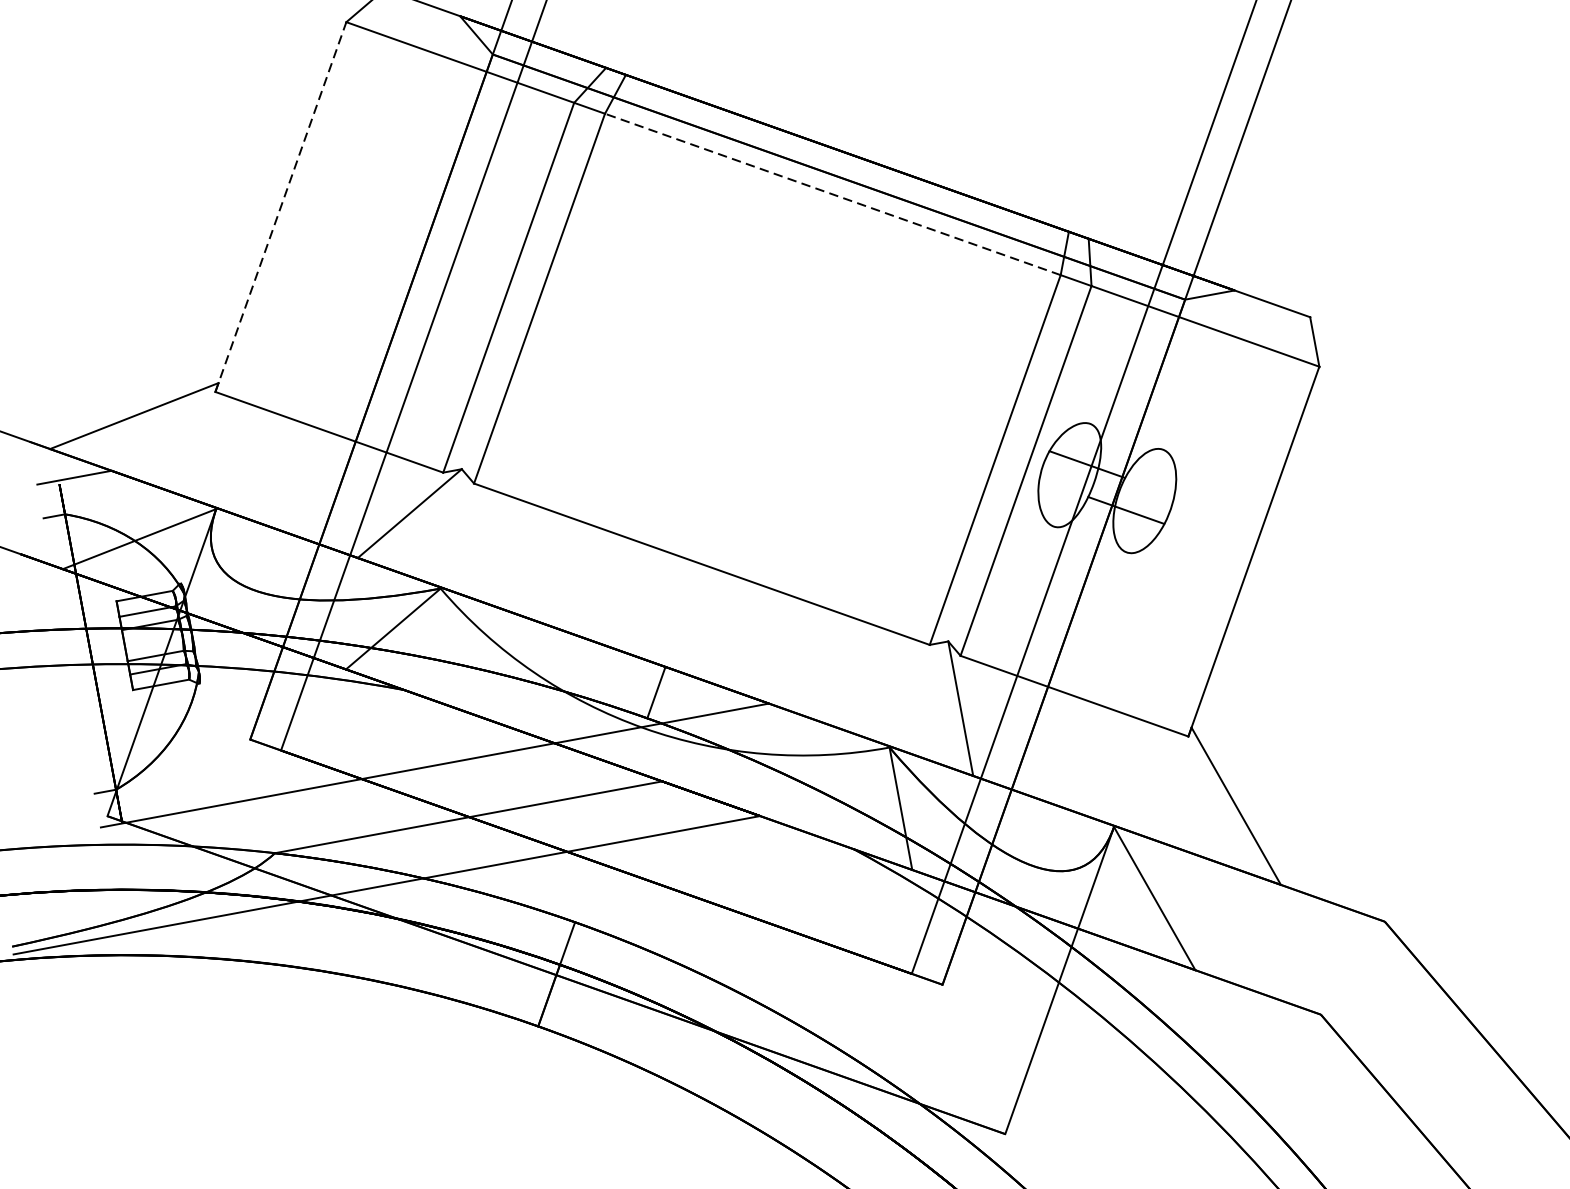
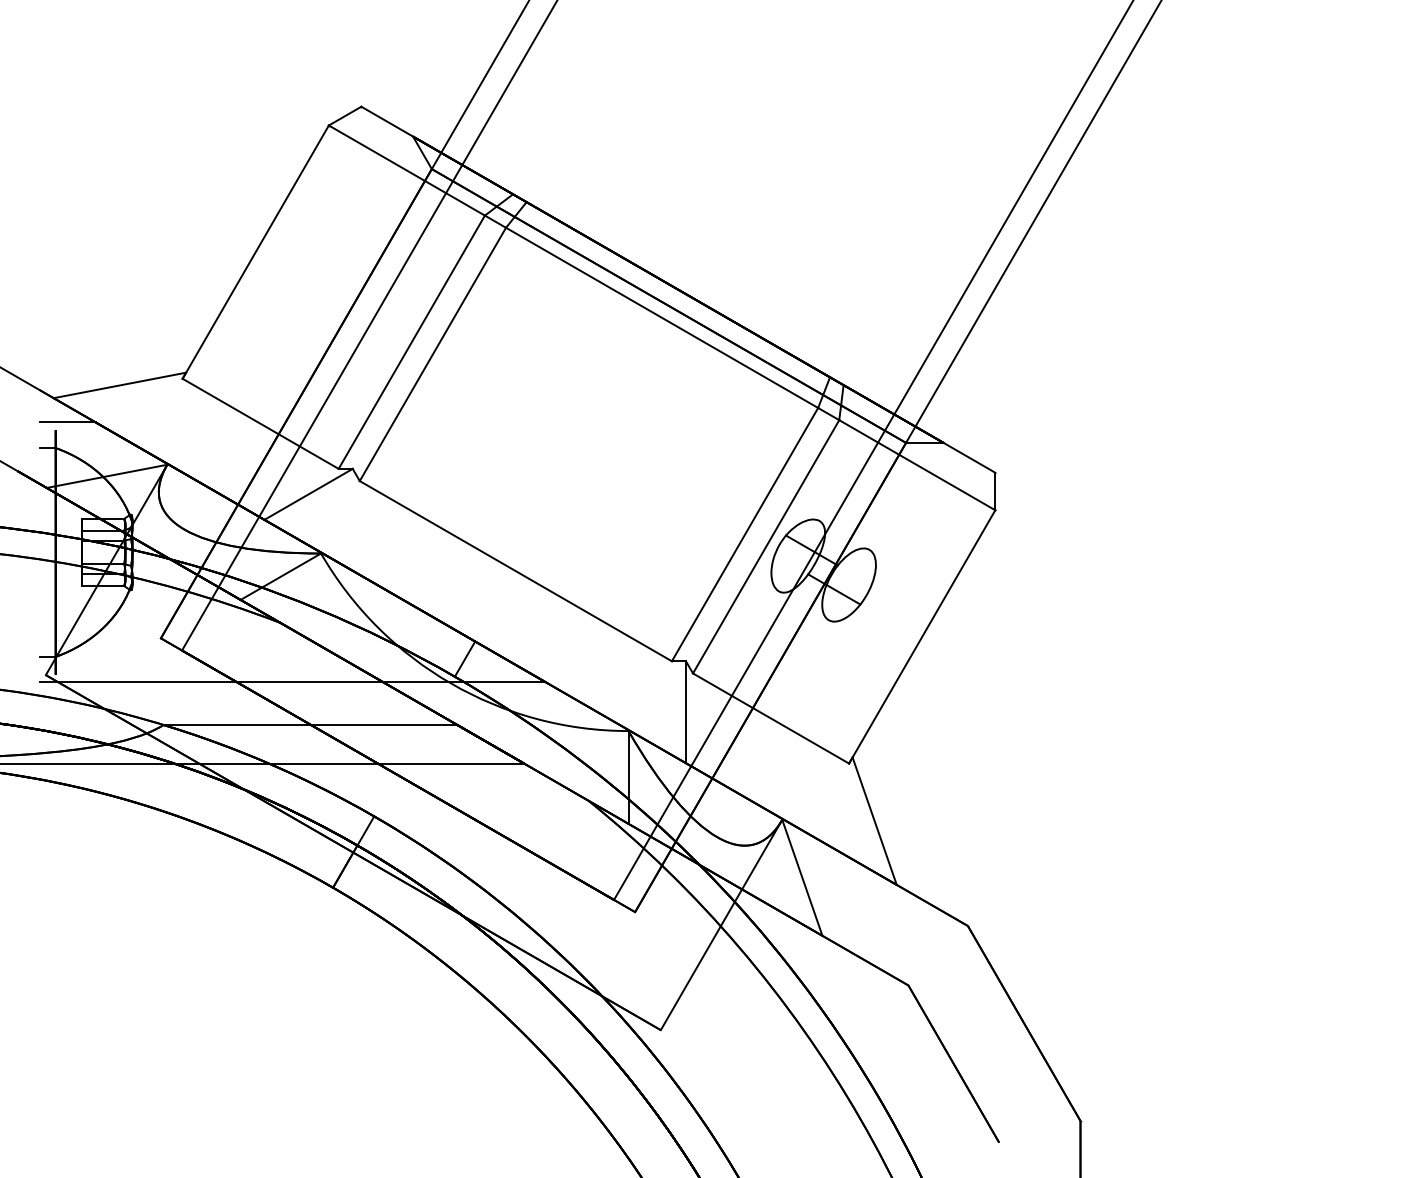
line: (831, 194) -> (661, 317), dashed -> solid
line: (281, 206) -> (256, 251), dashed -> solid

